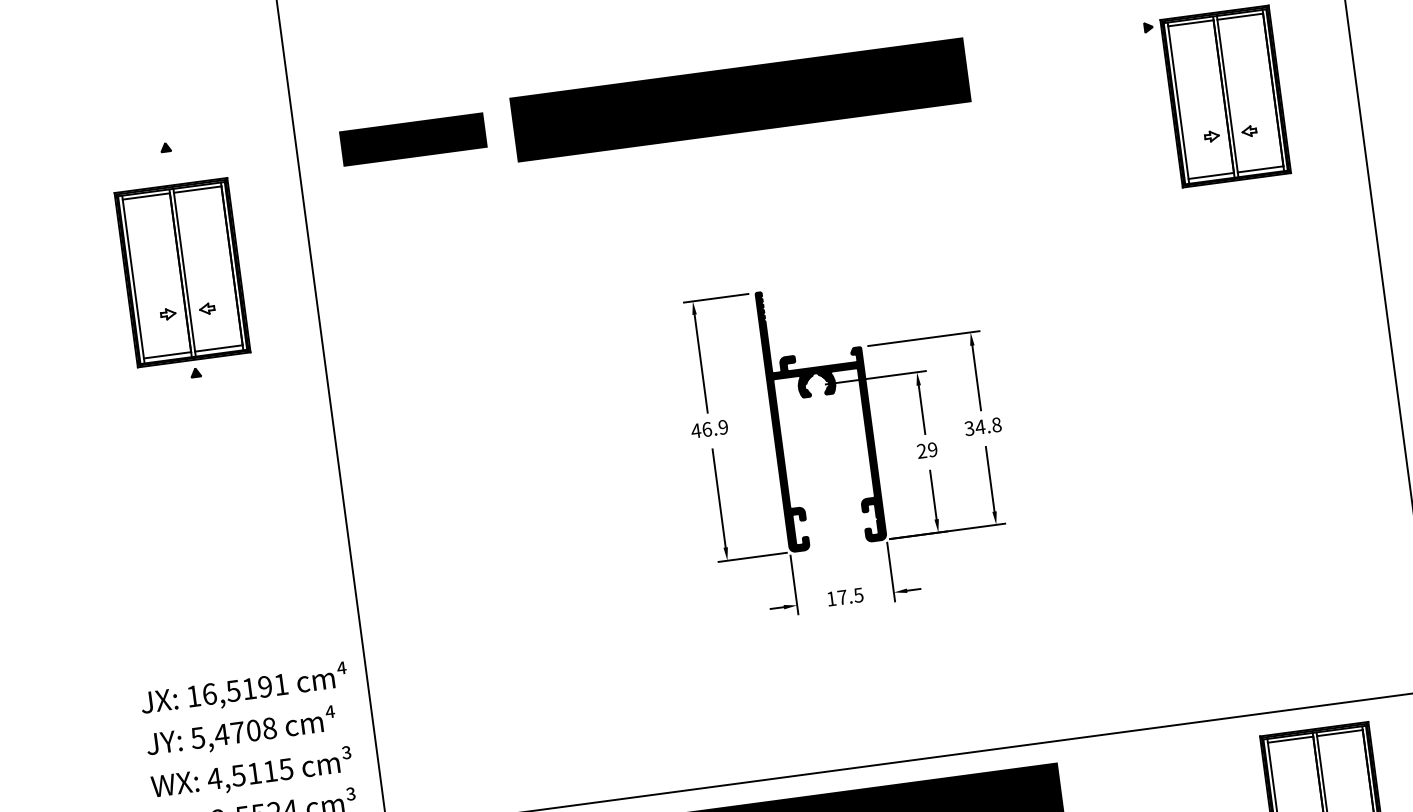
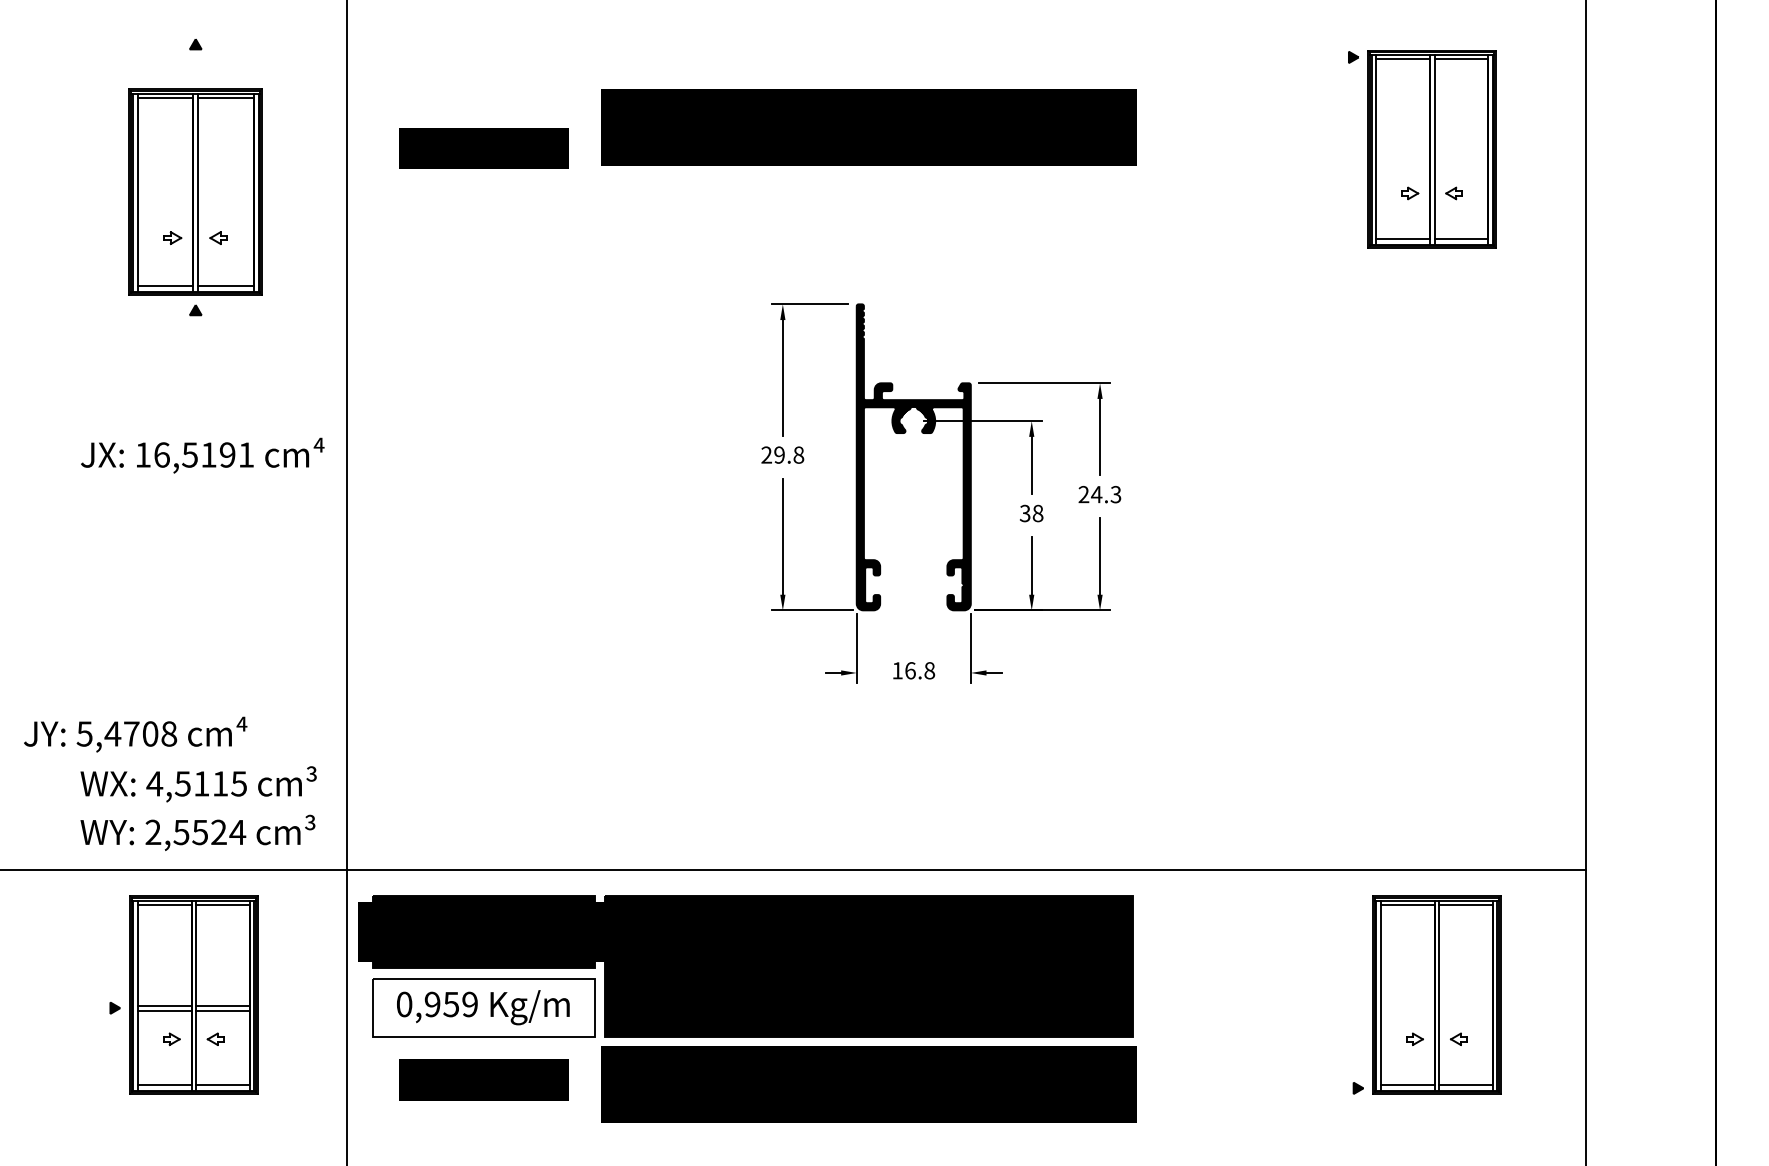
text: (739, 100) -> (868, 127), moved
text: (413, 139) -> (483, 148), moved
text: (982, 426) -> (1099, 494), 34.8 -> 24.3
text: (709, 428) -> (782, 454), 46.9 -> 29.8
text: (927, 450) -> (1031, 513), 29 -> 38
text: (850, 596) -> (920, 670), 17.5 -> 16.8
text: (244, 690) -> (202, 455), moved
text: (241, 732) -> (135, 734), moved

